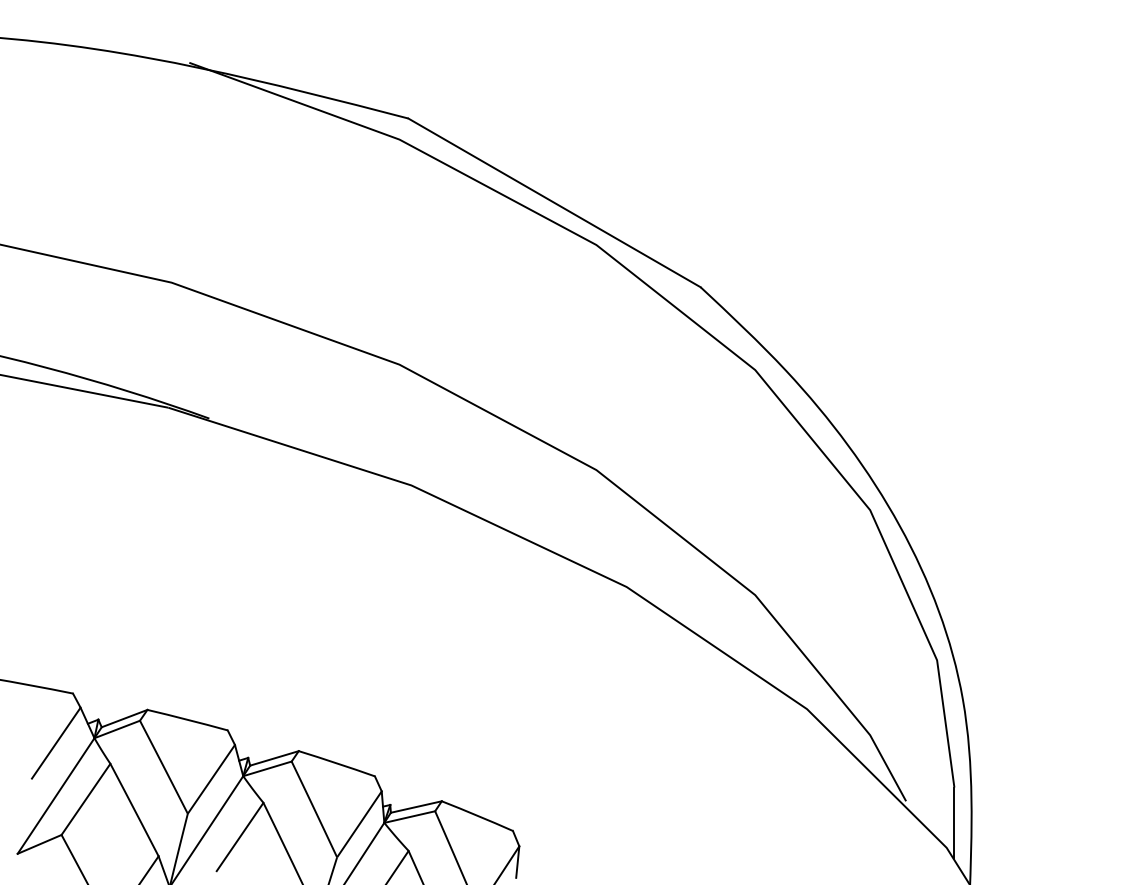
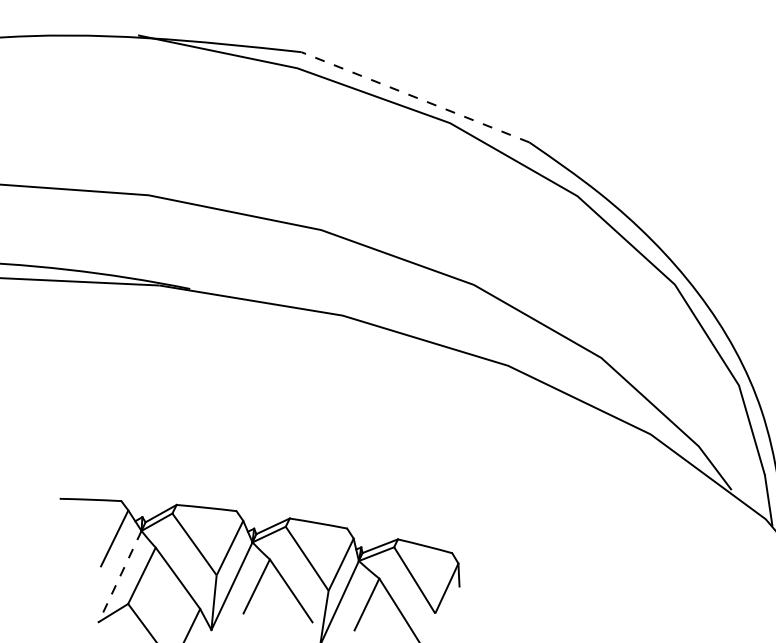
line: (554, 202) -> (415, 97), solid -> dashed
line: (55, 796) -> (119, 576), solid -> dashed

